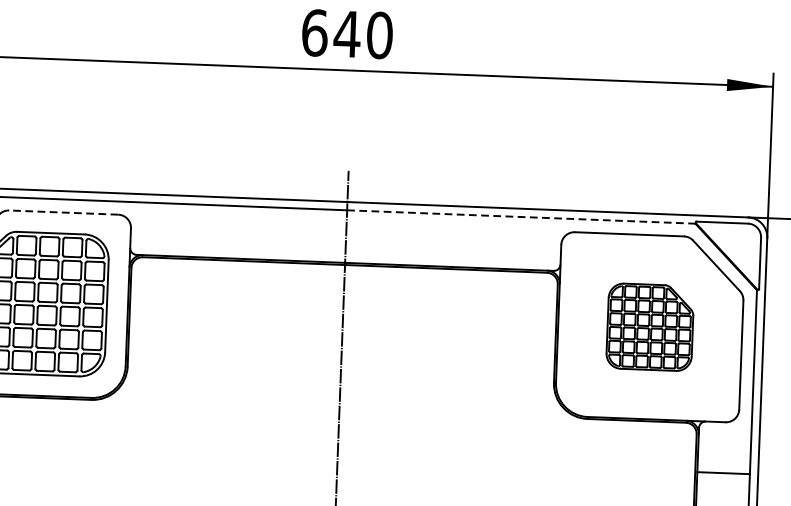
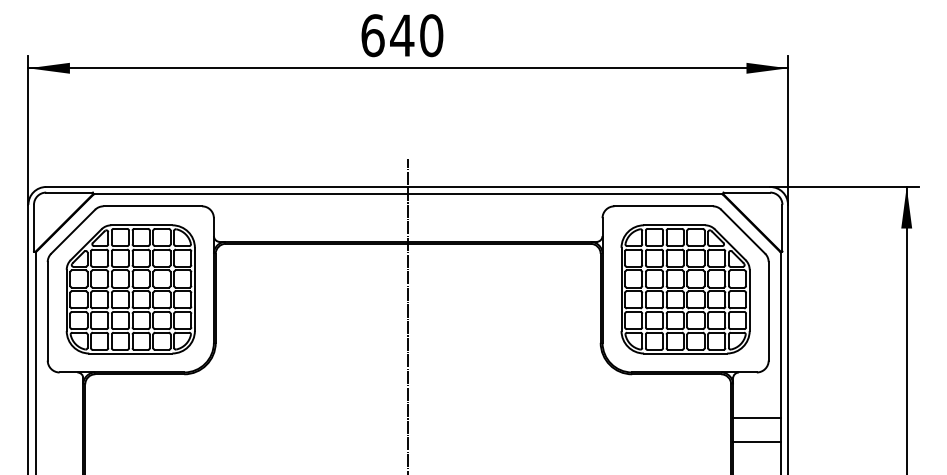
line: (63, 212) -> (152, 206), dashed -> solid
line: (521, 217) -> (565, 194), dashed -> solid
part: (650, 327) -> (685, 289), size x1.67
line: (722, 499) -> (756, 442), added

